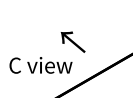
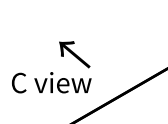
text: (72, 41) -> (73, 53), moved

